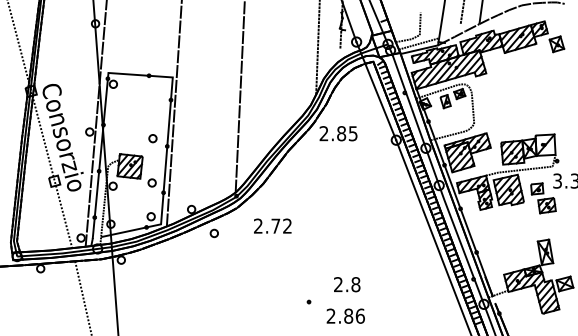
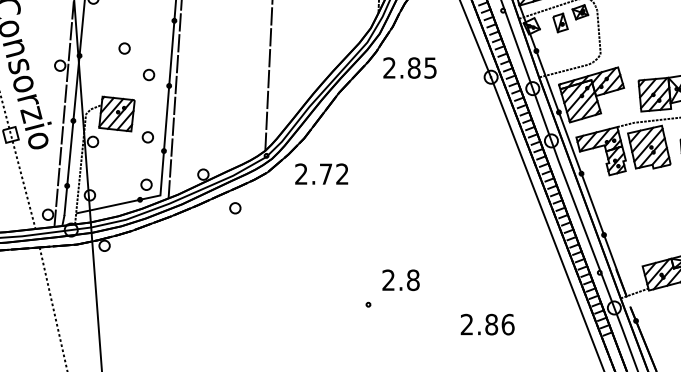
part: (135, 119) -> (124, 48), added
text: (272, 225) -> (321, 173), moved
text: (347, 284) -> (401, 280), moved
text: (345, 315) -> (487, 323), moved

